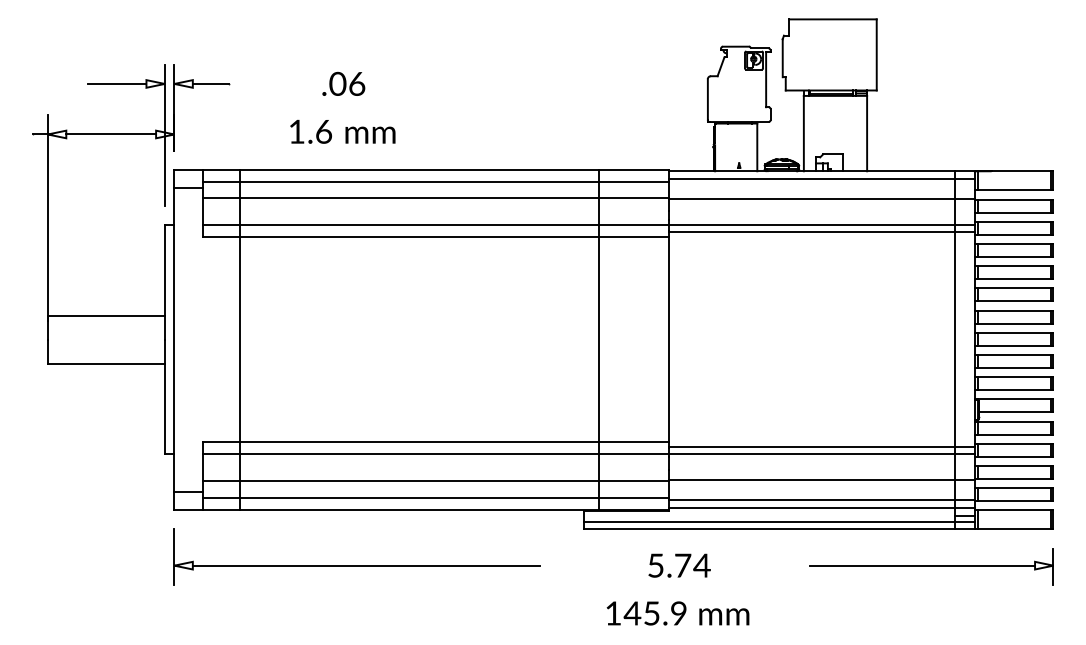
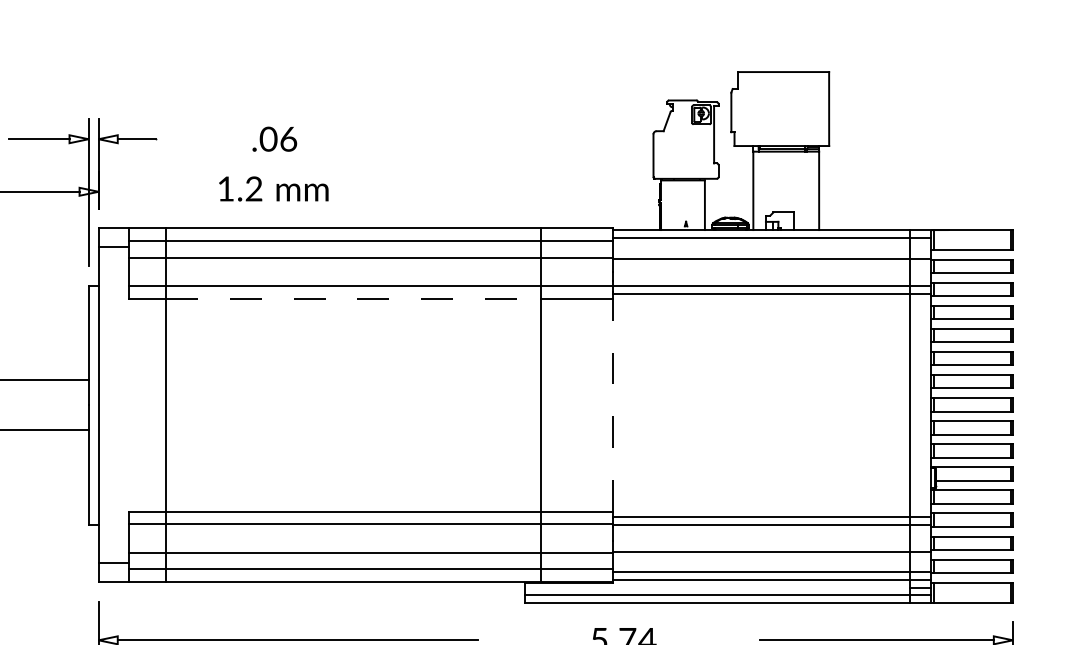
text: (324, 131) -> (254, 188), 1.6 -> 1.2
line: (419, 237) -> (353, 298), solid -> dashed
line: (668, 339) -> (612, 405), solid -> dashed

